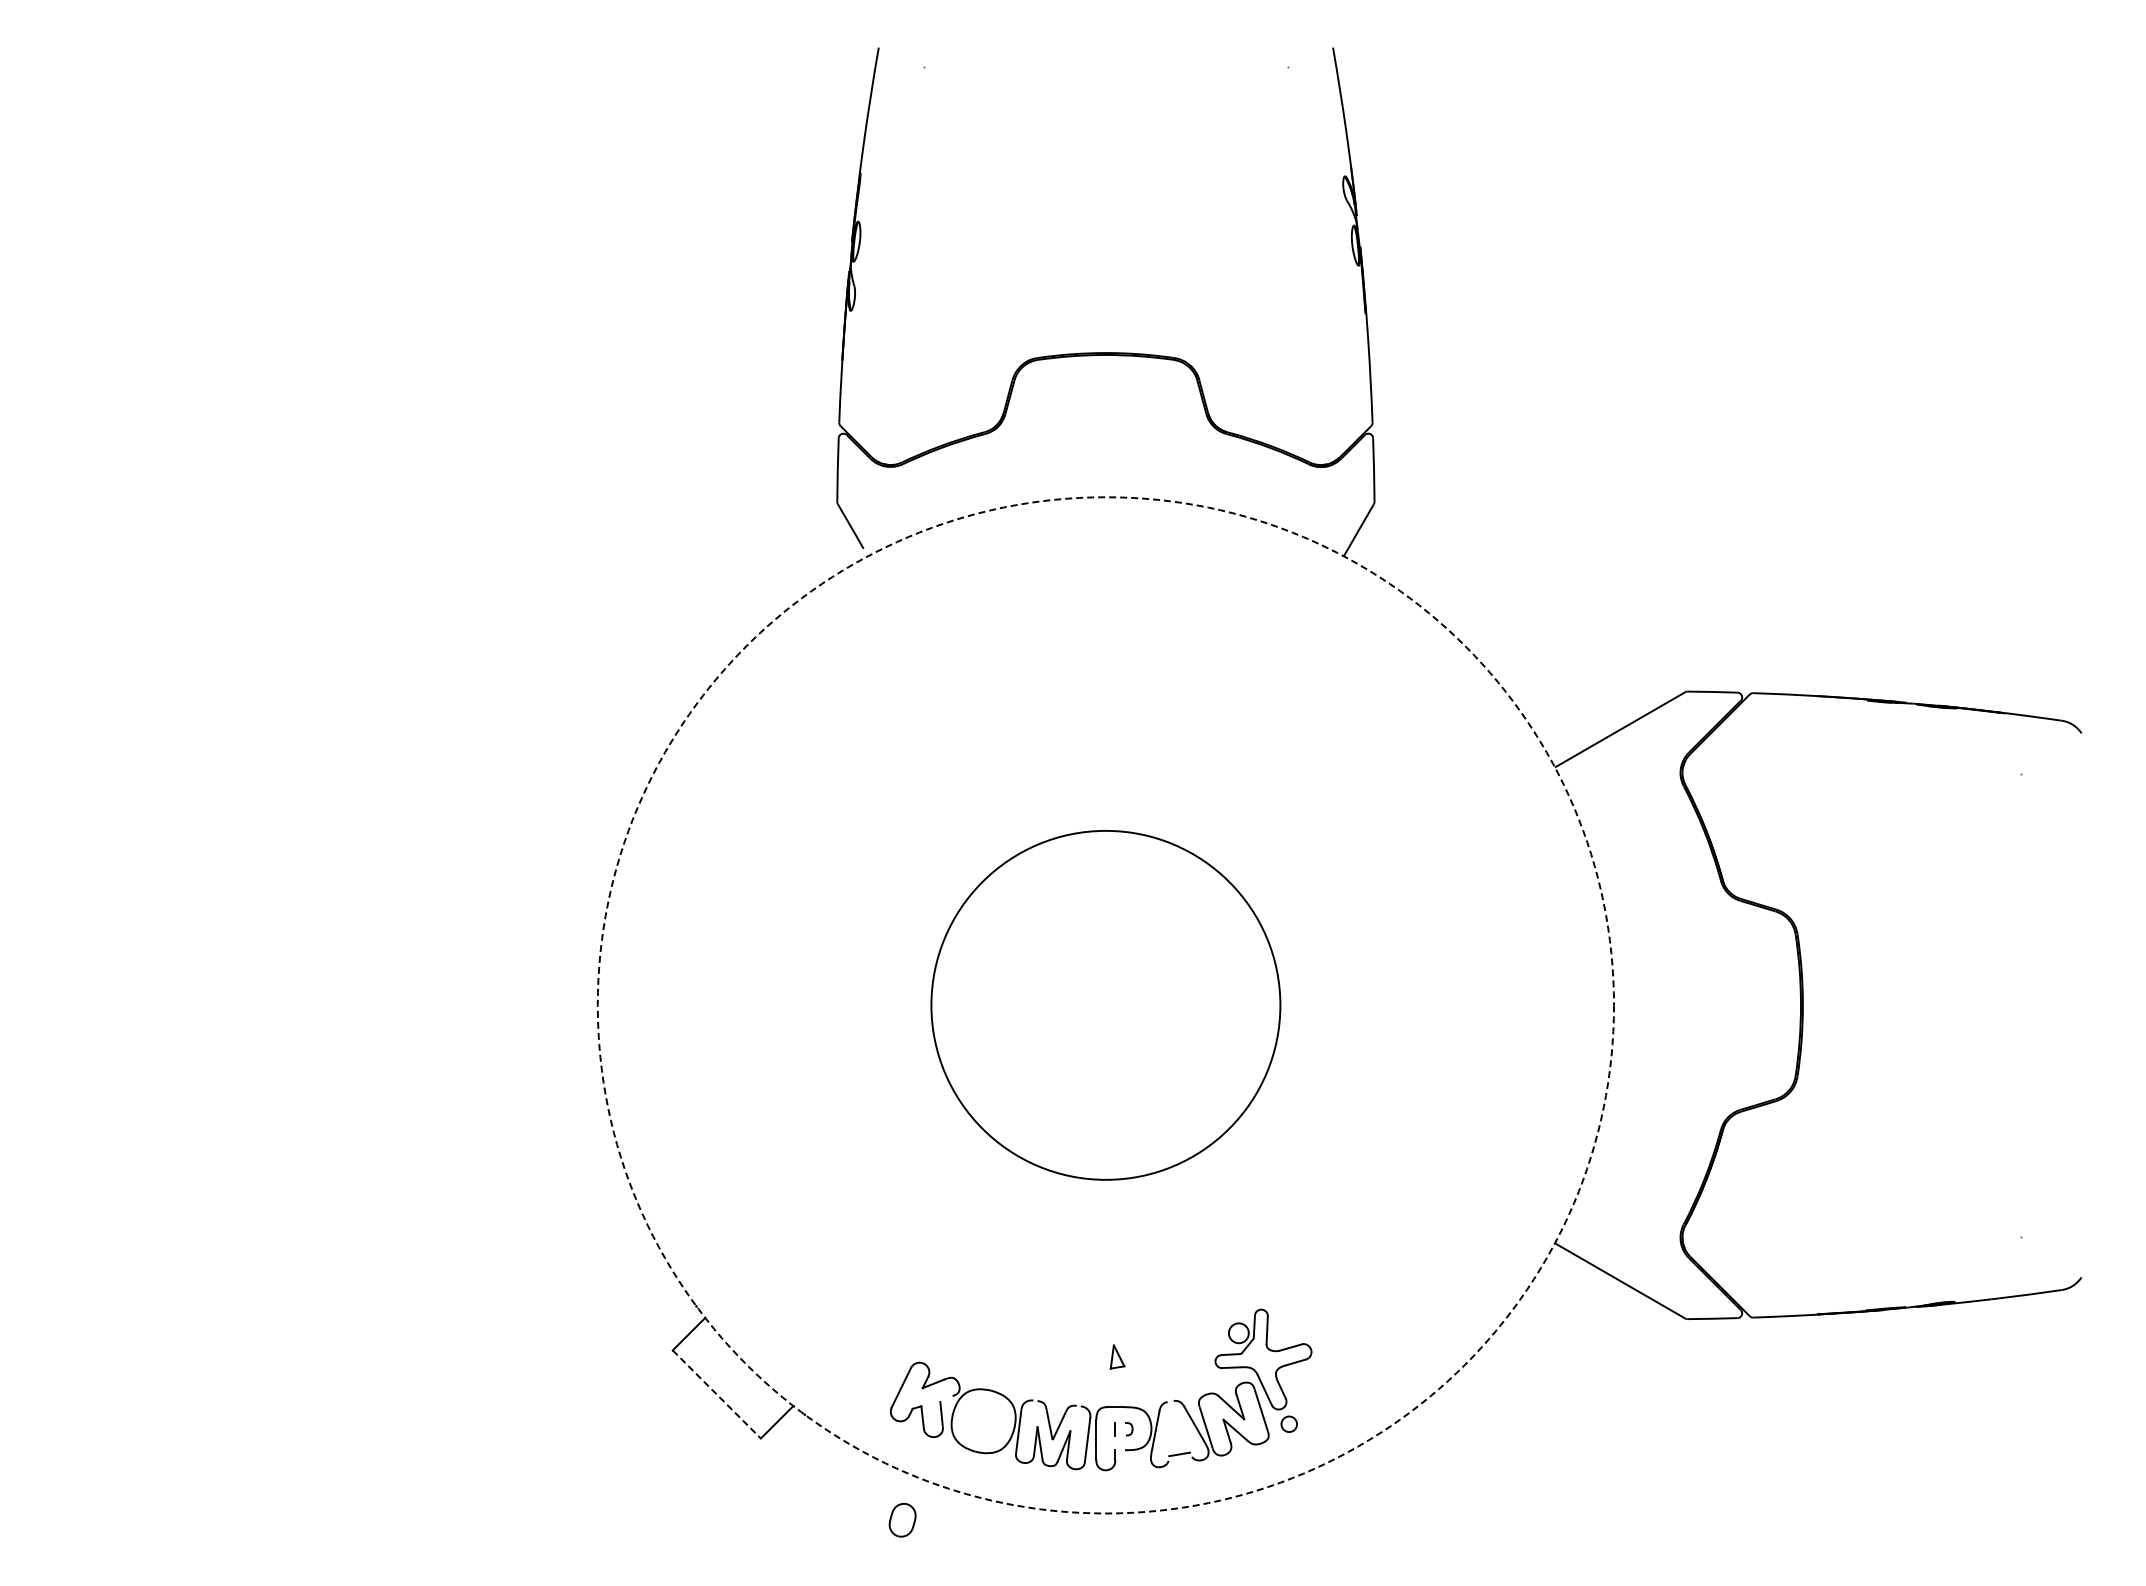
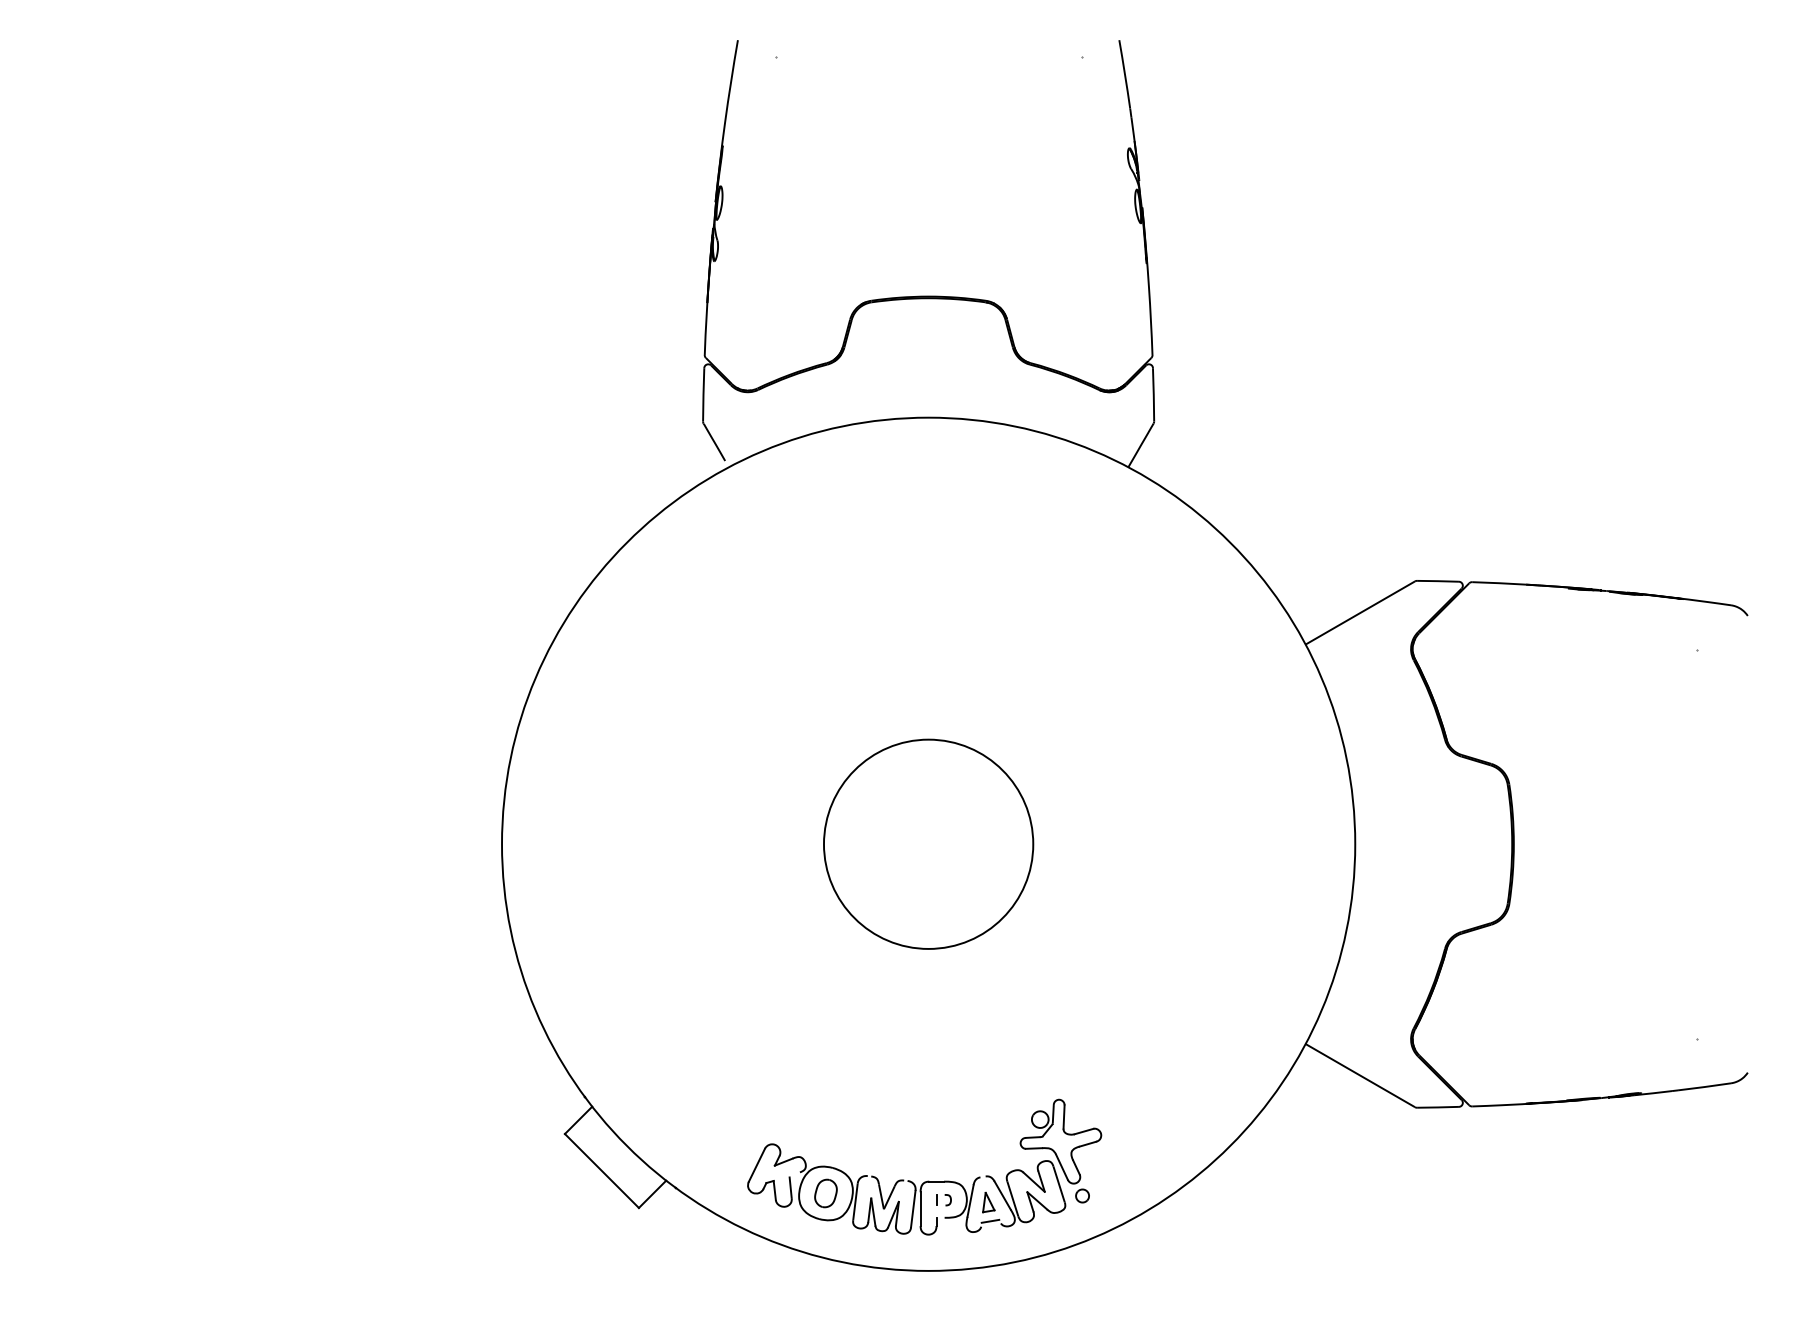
circle: (1105, 1005) -> (928, 844), dashed -> solid
circle: (1105, 1005) -> (928, 844), size x0.71
part: (1117, 1356) -> (988, 1202), moved
line: (717, 1394) -> (602, 1171), dashed -> solid
part: (902, 1520) -> (825, 1193), moved

